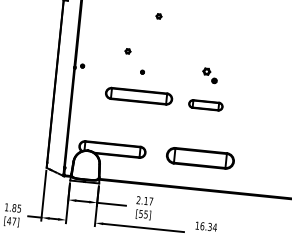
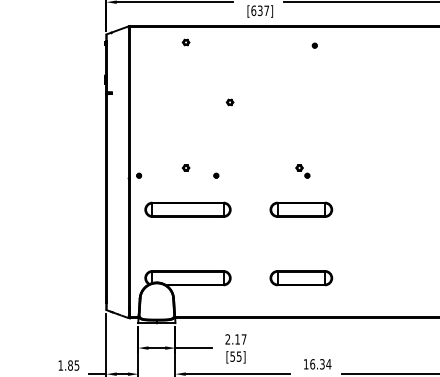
part: (127, 50) -> (185, 167), moved
part: (209, 75) -> (302, 171), size x0.71
part: (138, 95) -> (187, 209), moved
part: (205, 105) -> (301, 209), size x1.43
part: (200, 158) -> (301, 278), size x0.71

